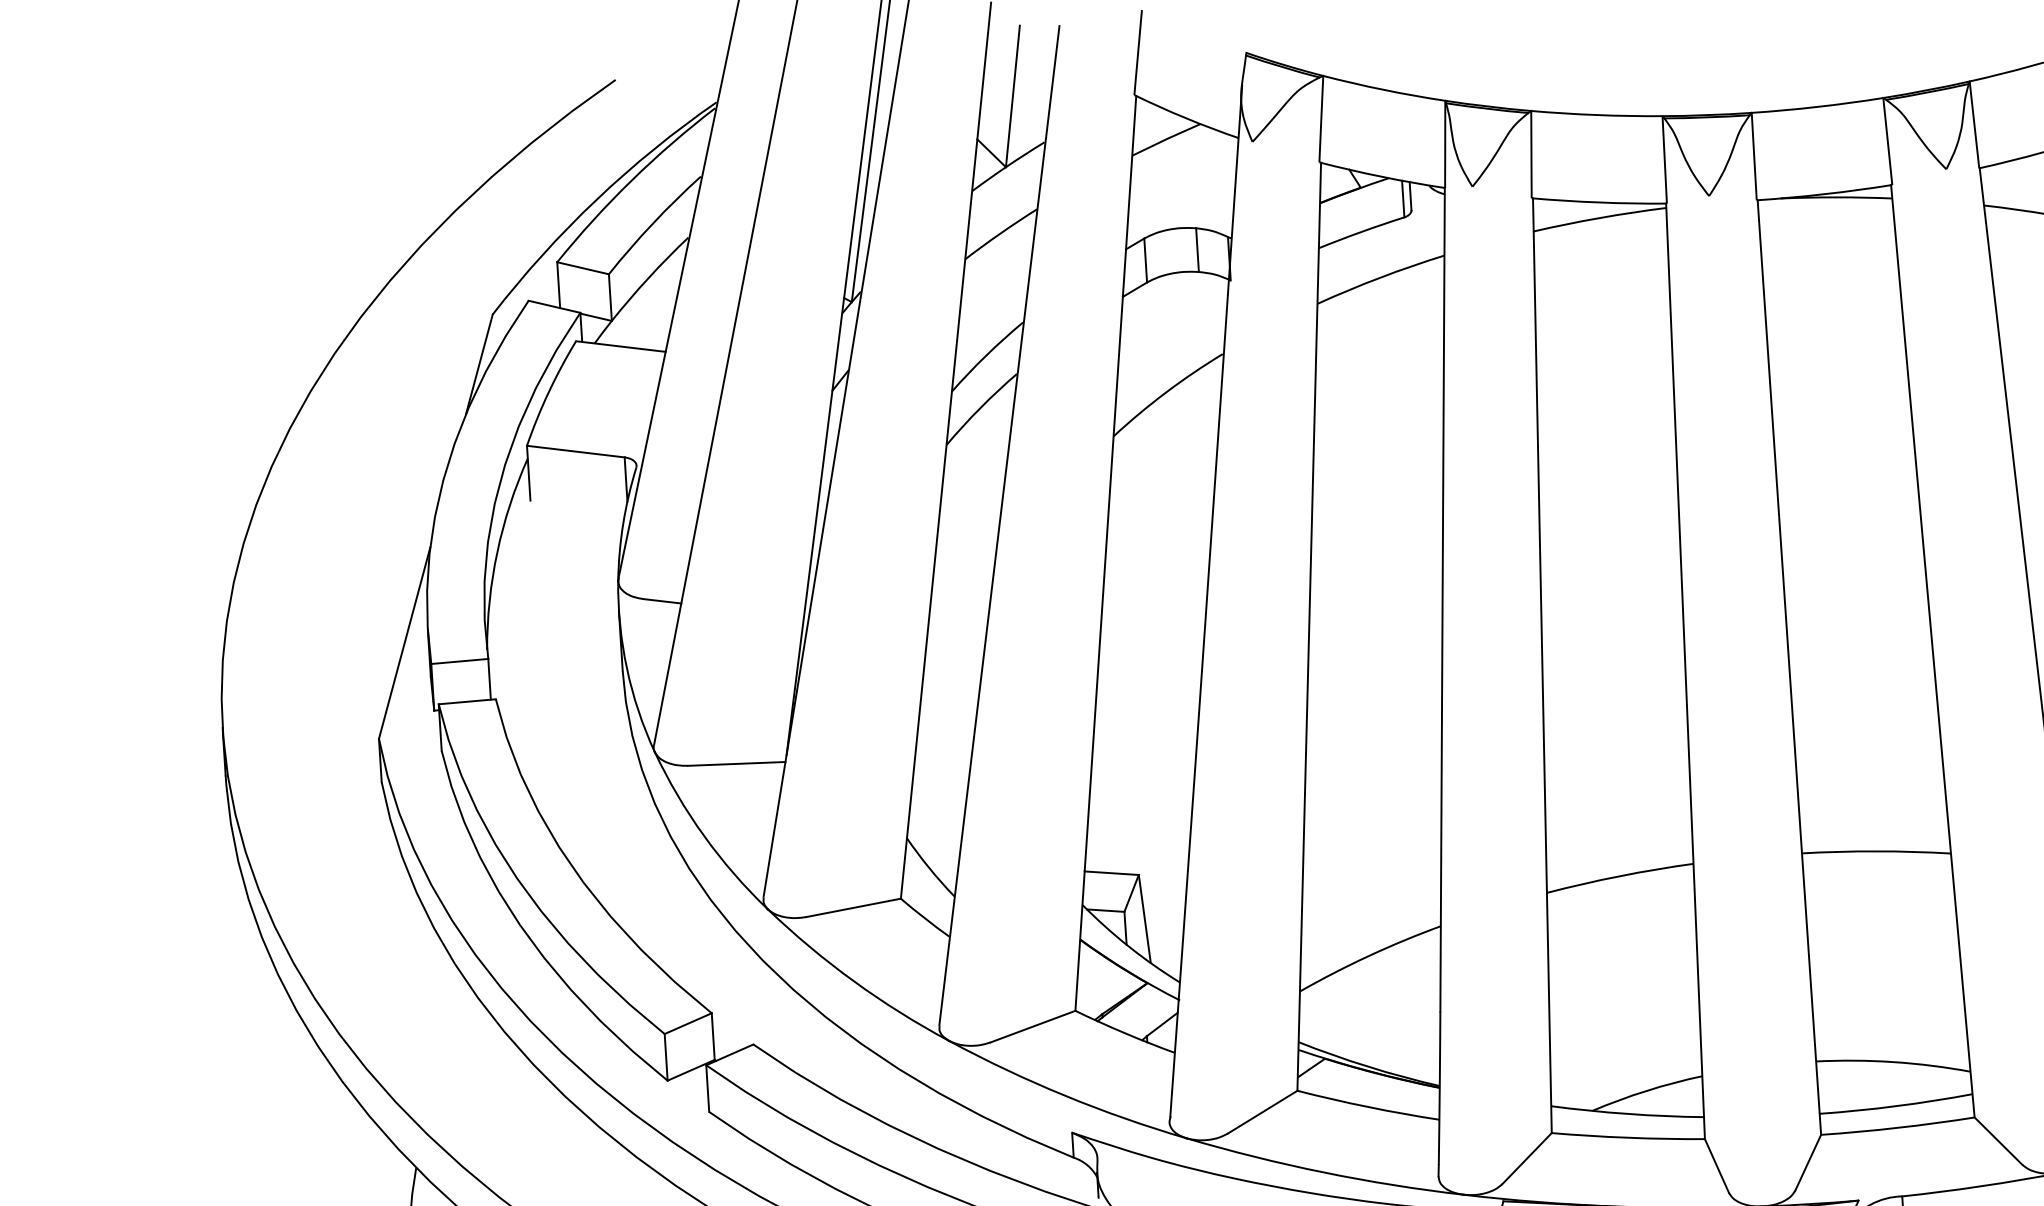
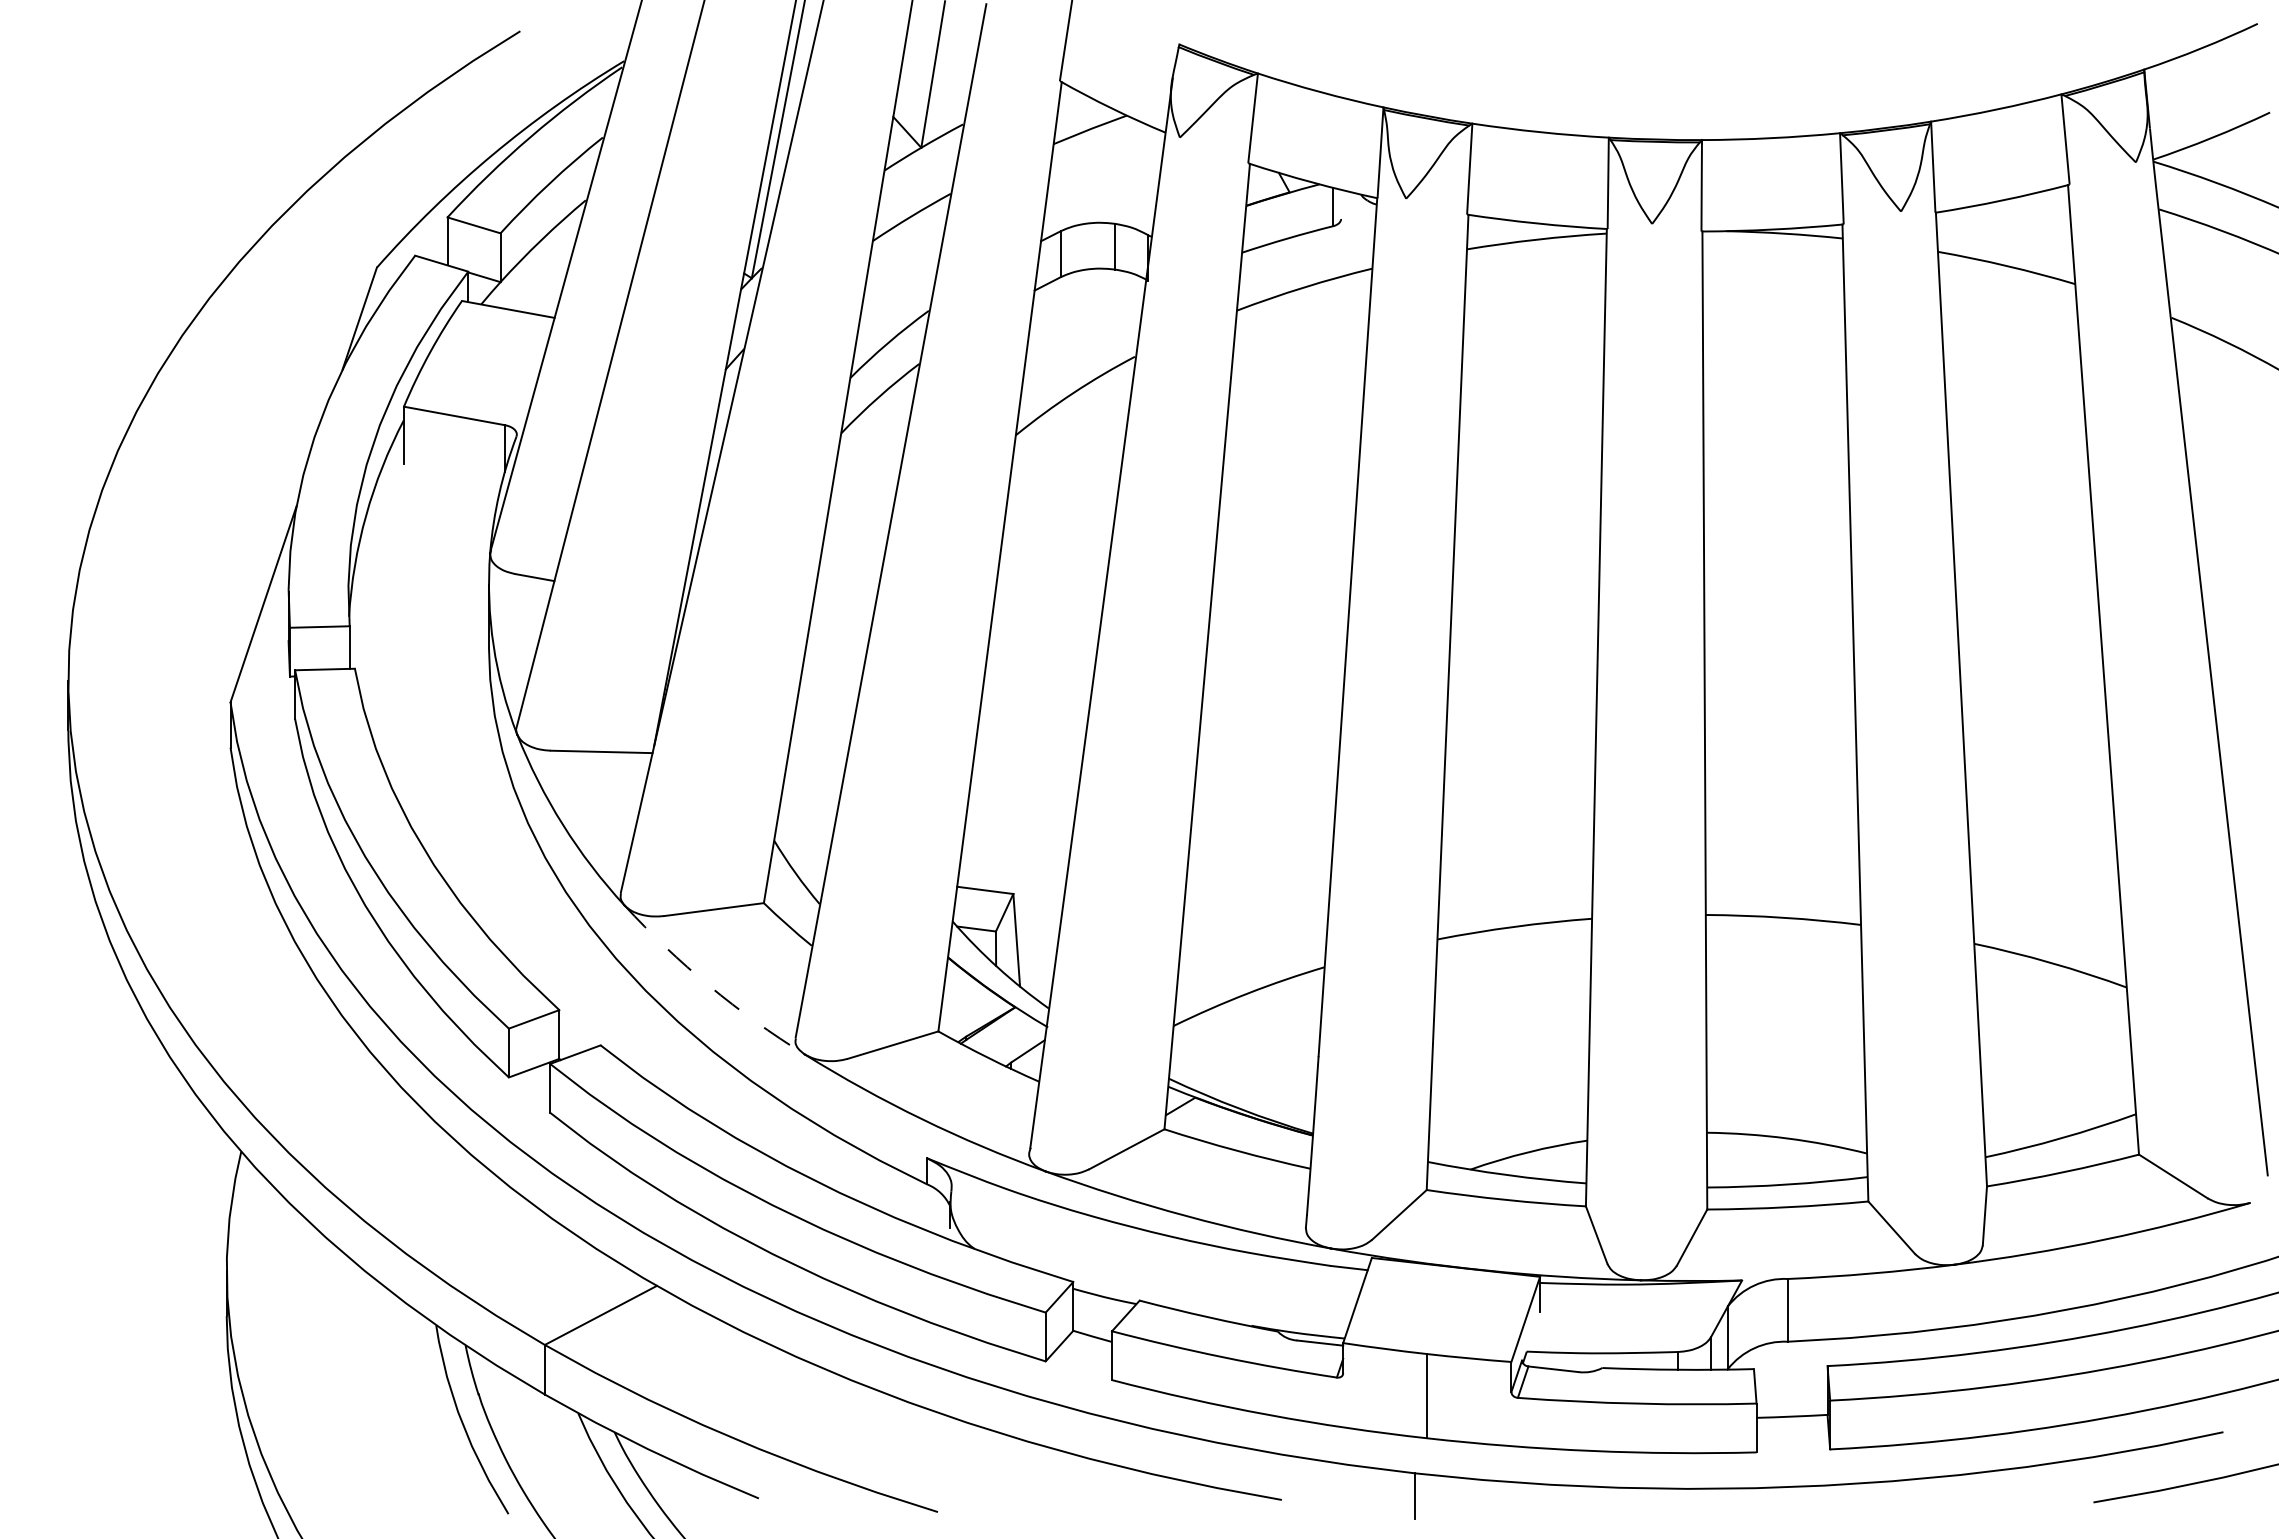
line: (1411, 196) -> (1341, 204), removed
arc: (853, 981) -> (709, 986), solid -> dashed

